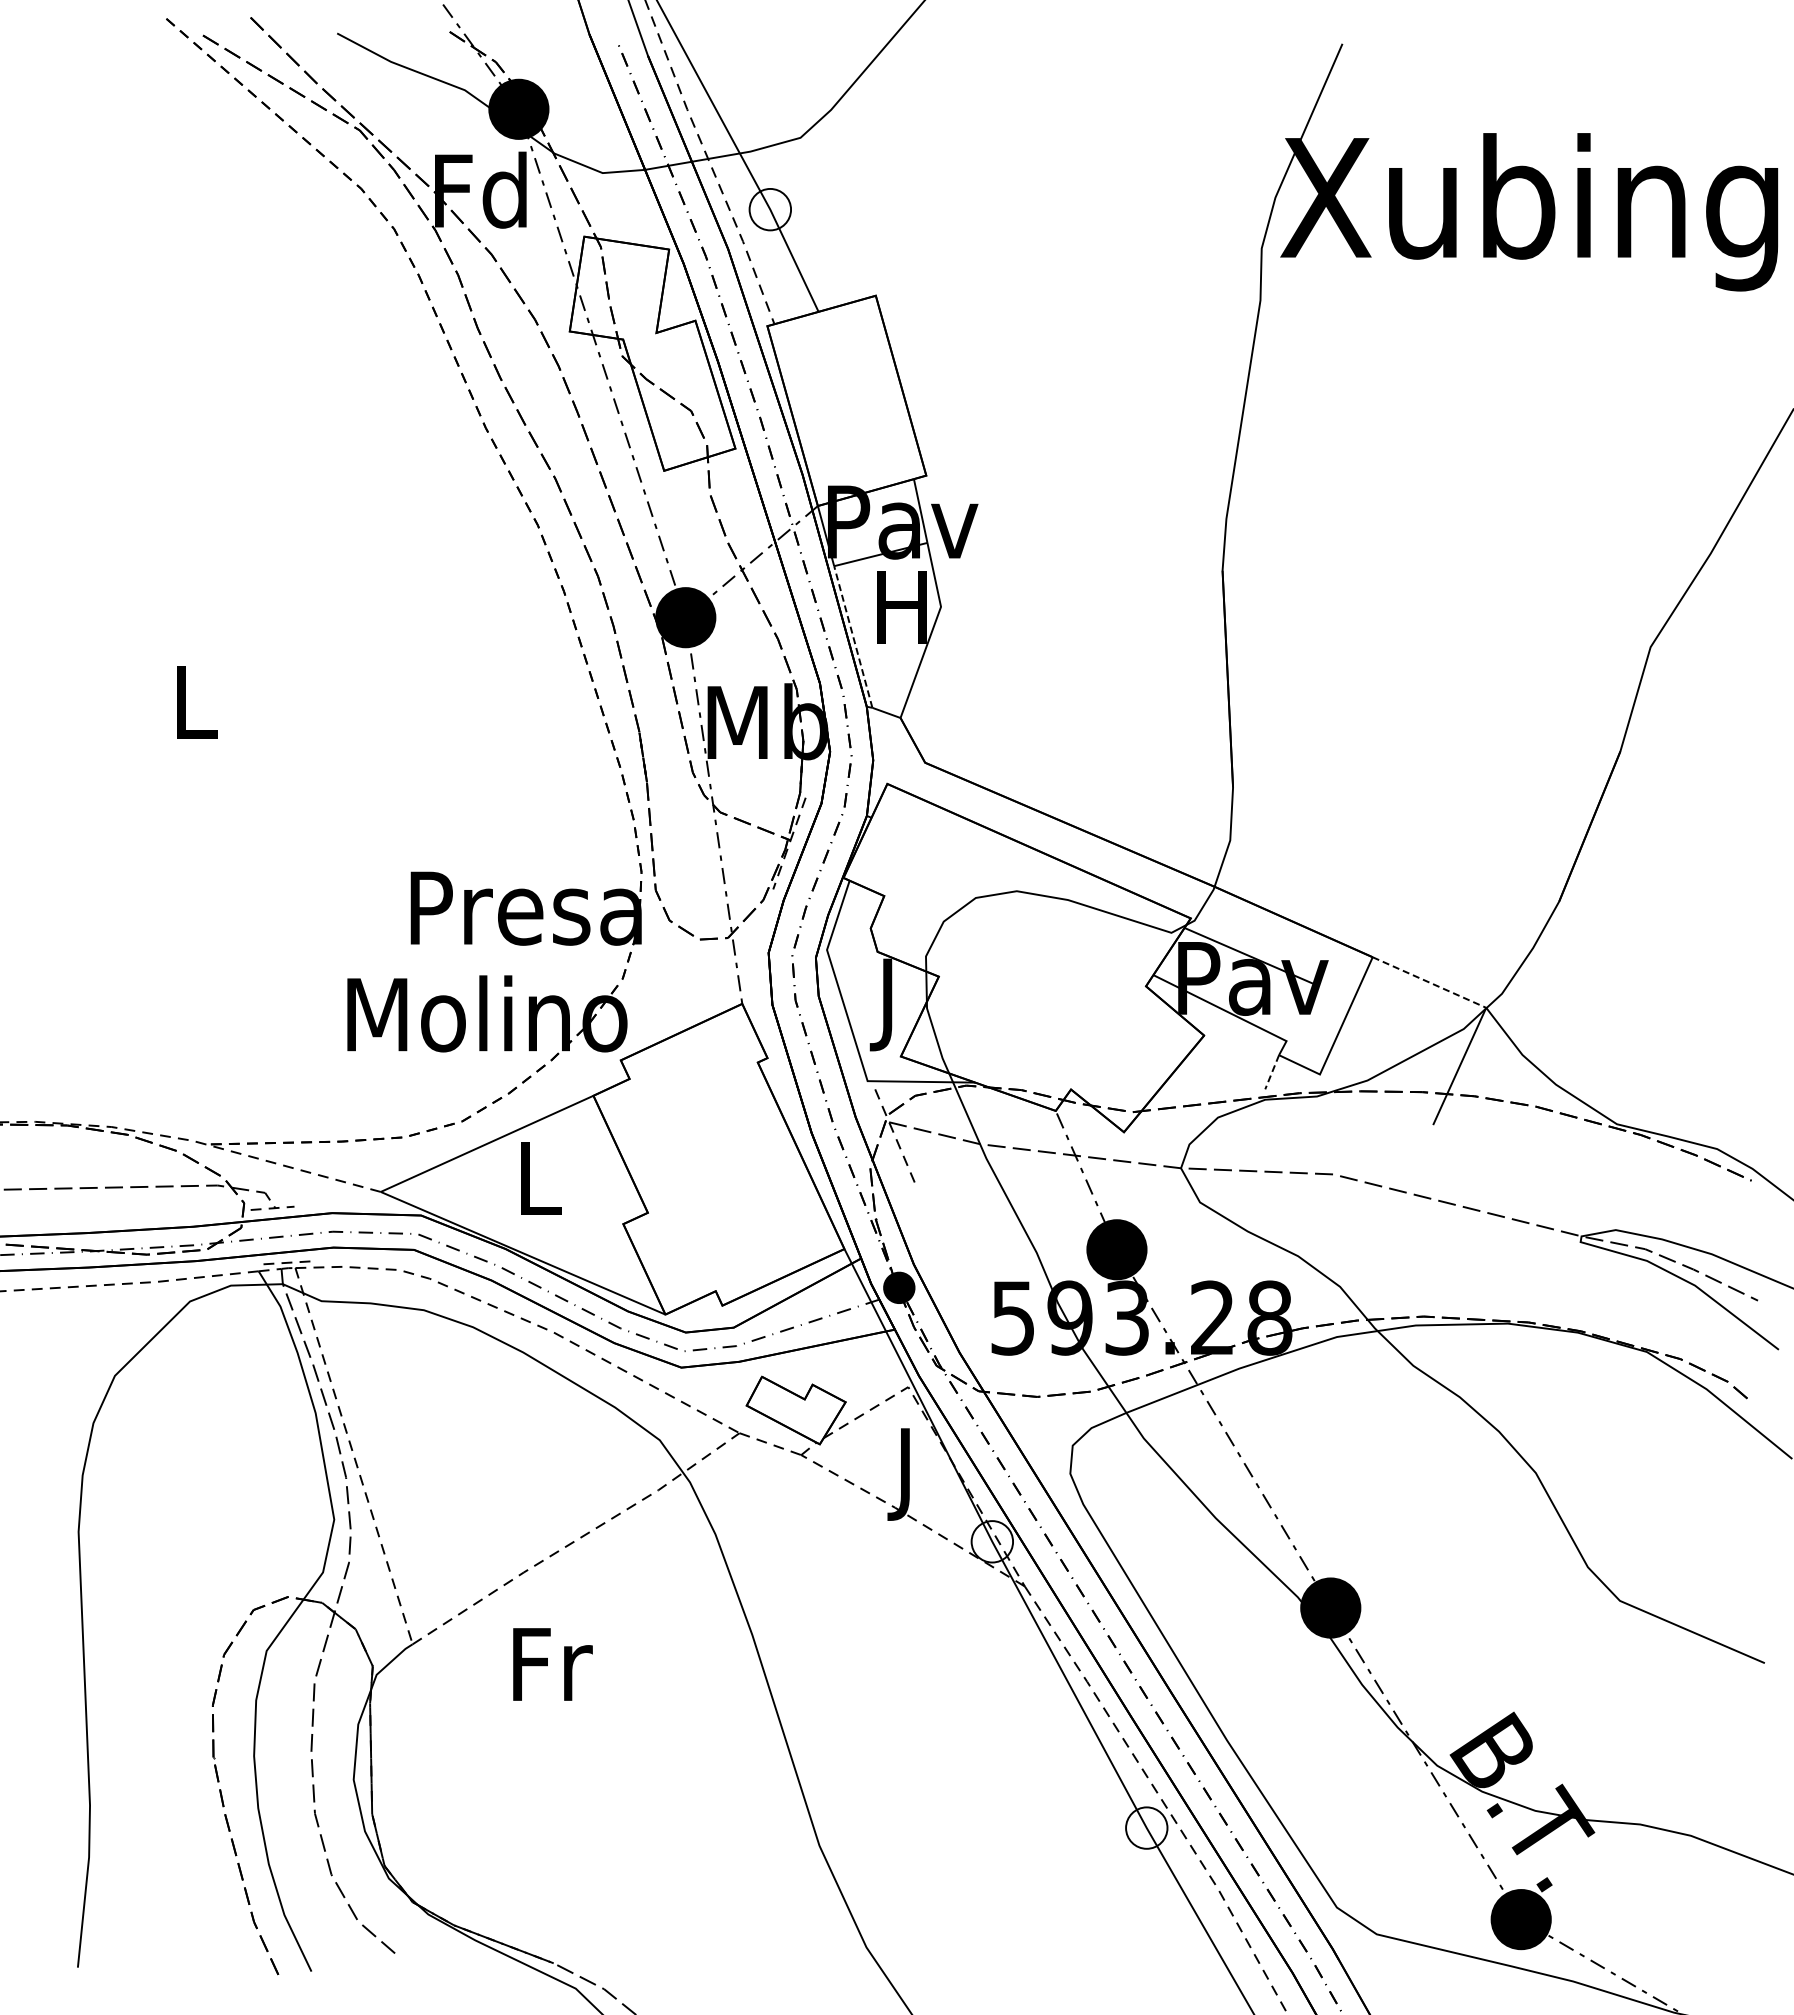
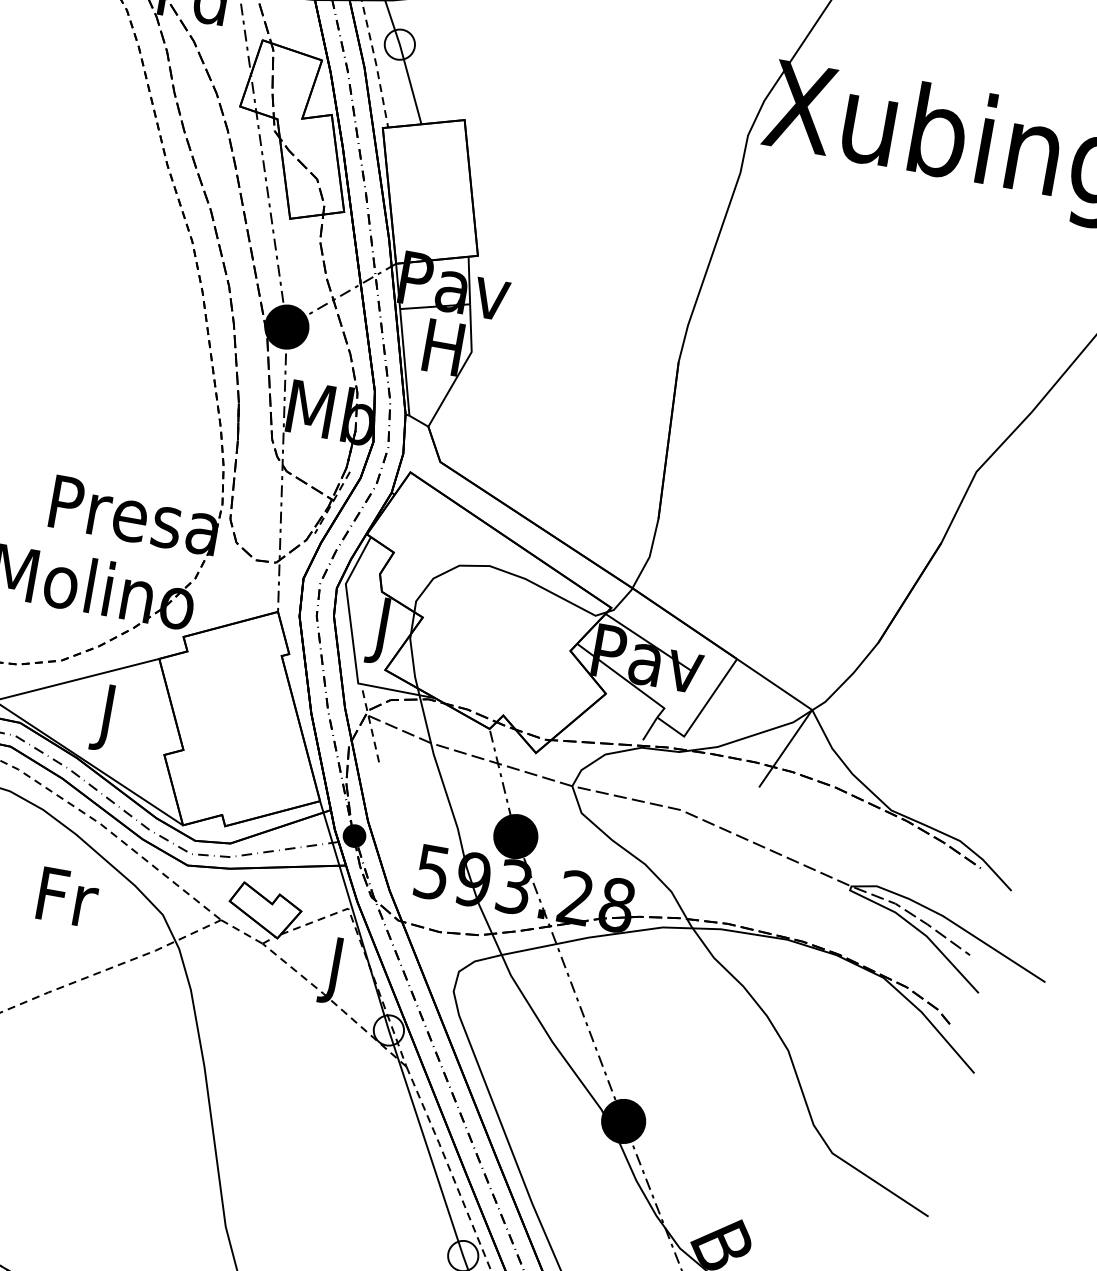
line: (853, 636) -> (405, 362), dashed -> solid
line: (1429, 982) -> (774, 684), dashed -> solid
line: (1271, 1072) -> (649, 728), dashed -> solid
text: (540, 1188) -> (109, 718), L -> J
text: (552, 1664) -> (67, 897), moved

